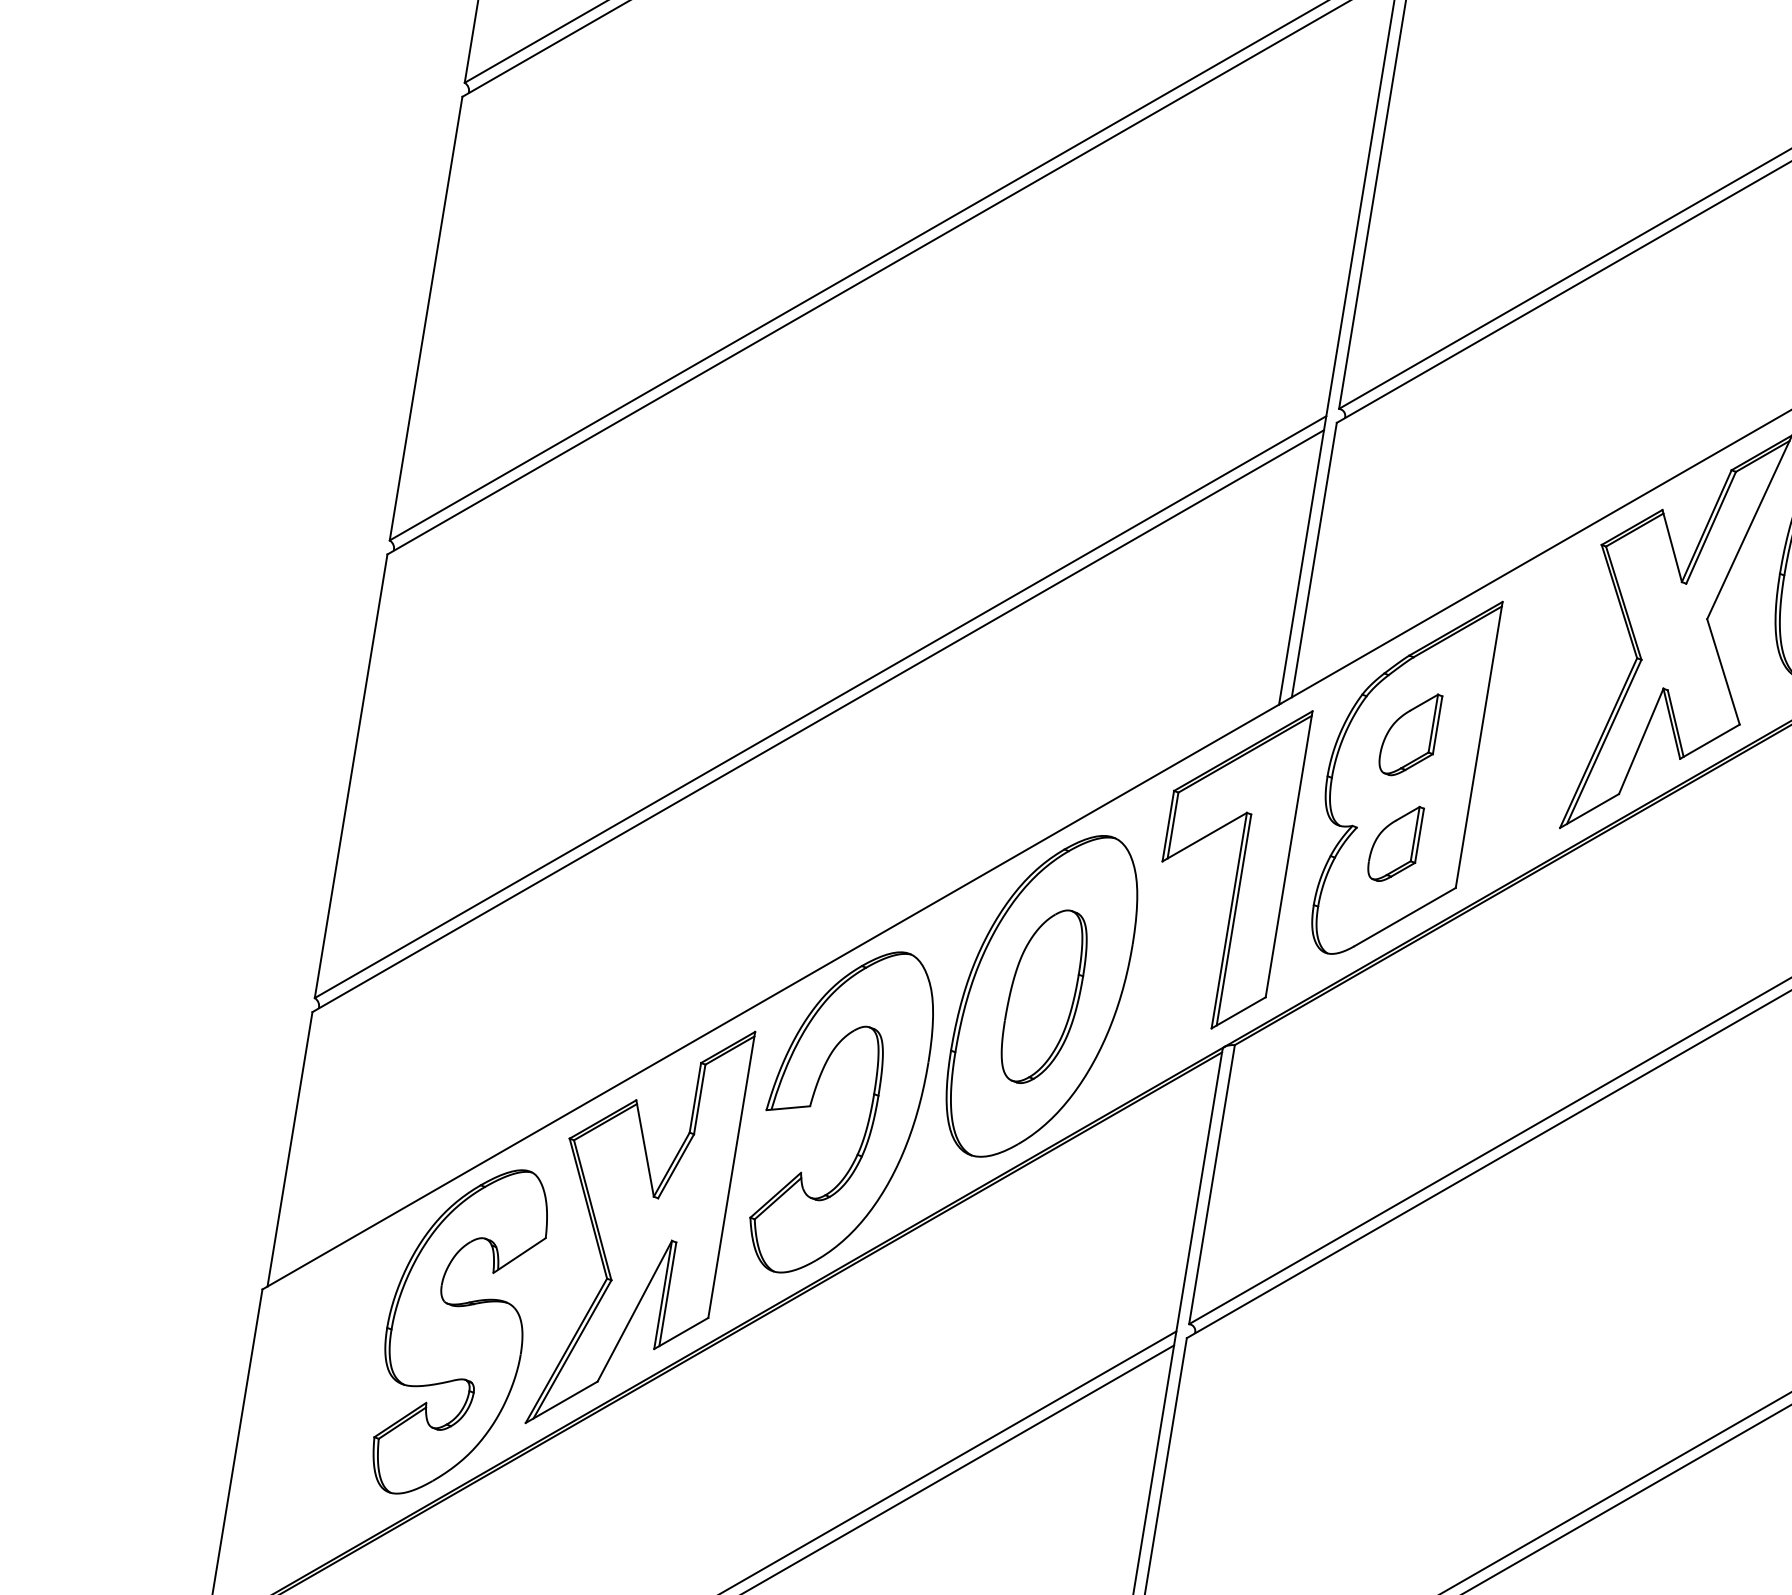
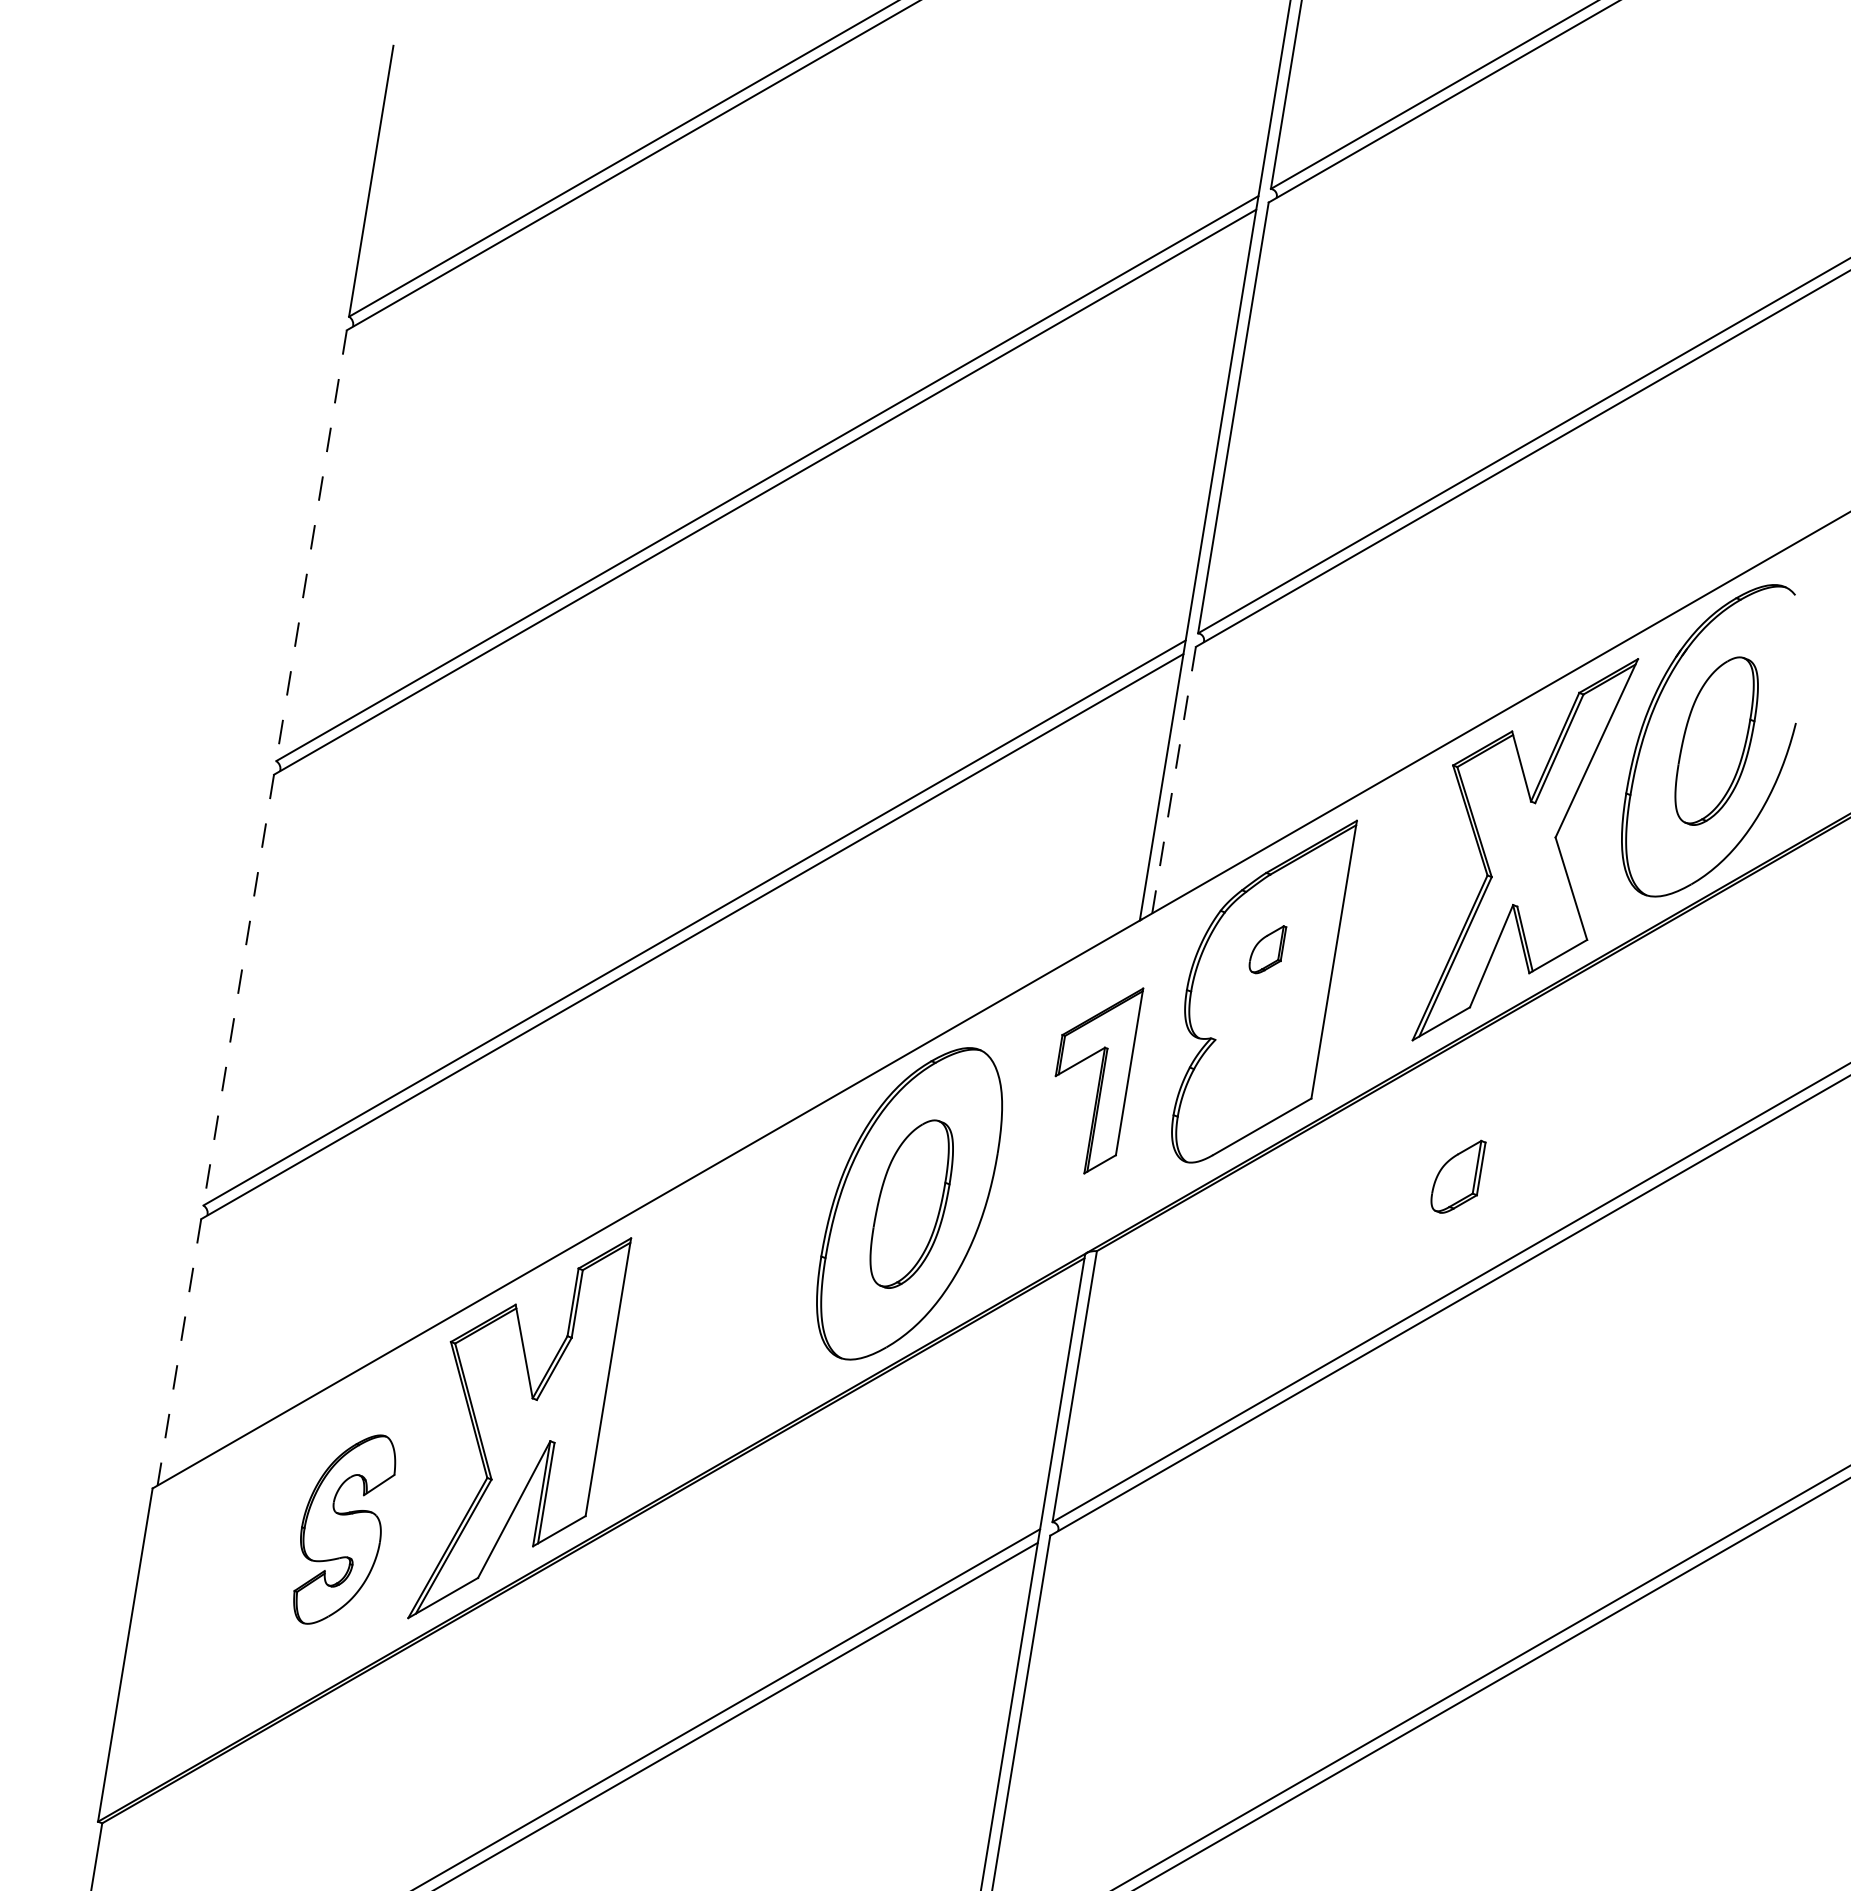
line: (426, 319) -> (311, 546), solid -> dashed
line: (1313, 560) -> (1173, 780), solid -> dashed
part: (1410, 734) -> (1267, 949), size x0.6
line: (350, 776) -> (238, 990), solid -> dashed
part: (1396, 843) -> (1458, 1176), moved
part: (1237, 869) -> (1099, 1080), size x0.6
part: (867, 1119) -> (740, 1323), removed
line: (290, 1149) -> (179, 1352), solid -> dashed
part: (460, 1331) -> (344, 1529), size x0.6

